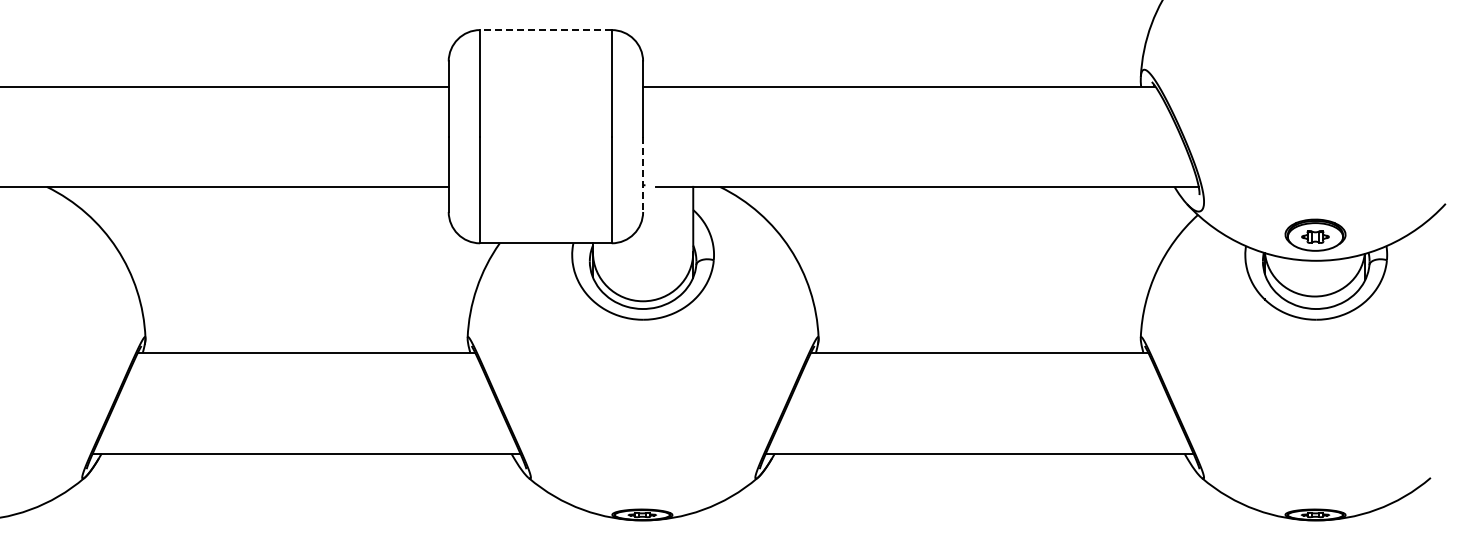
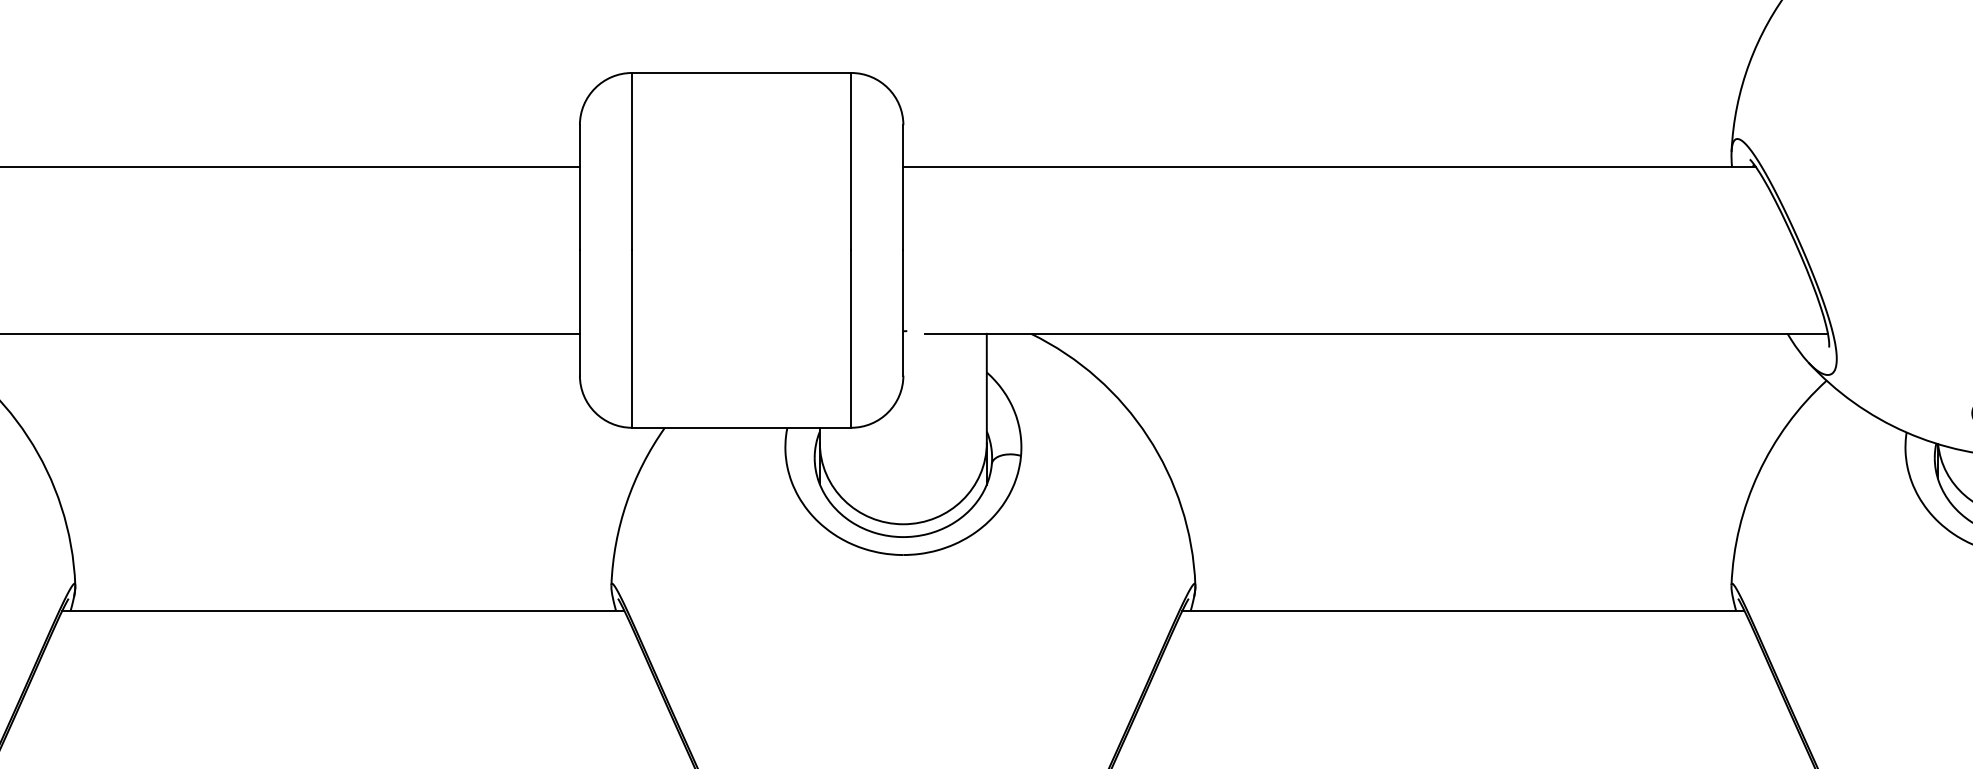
line: (545, 30) -> (740, 73), dashed -> solid
line: (643, 174) -> (904, 313), dashed -> solid

